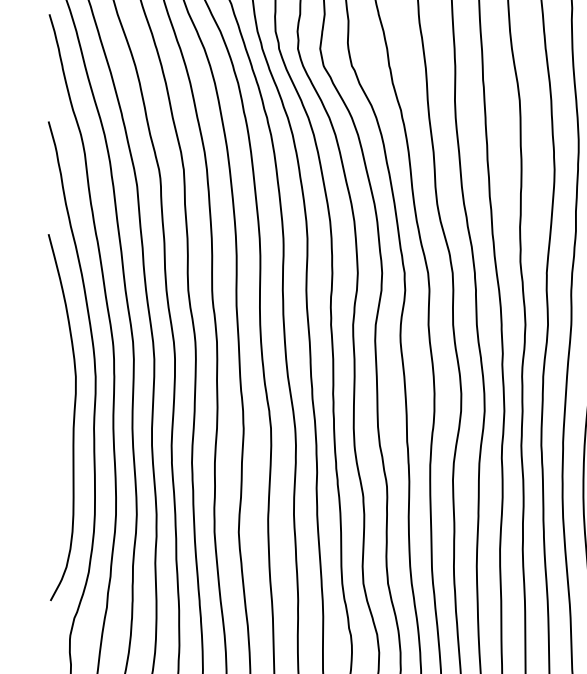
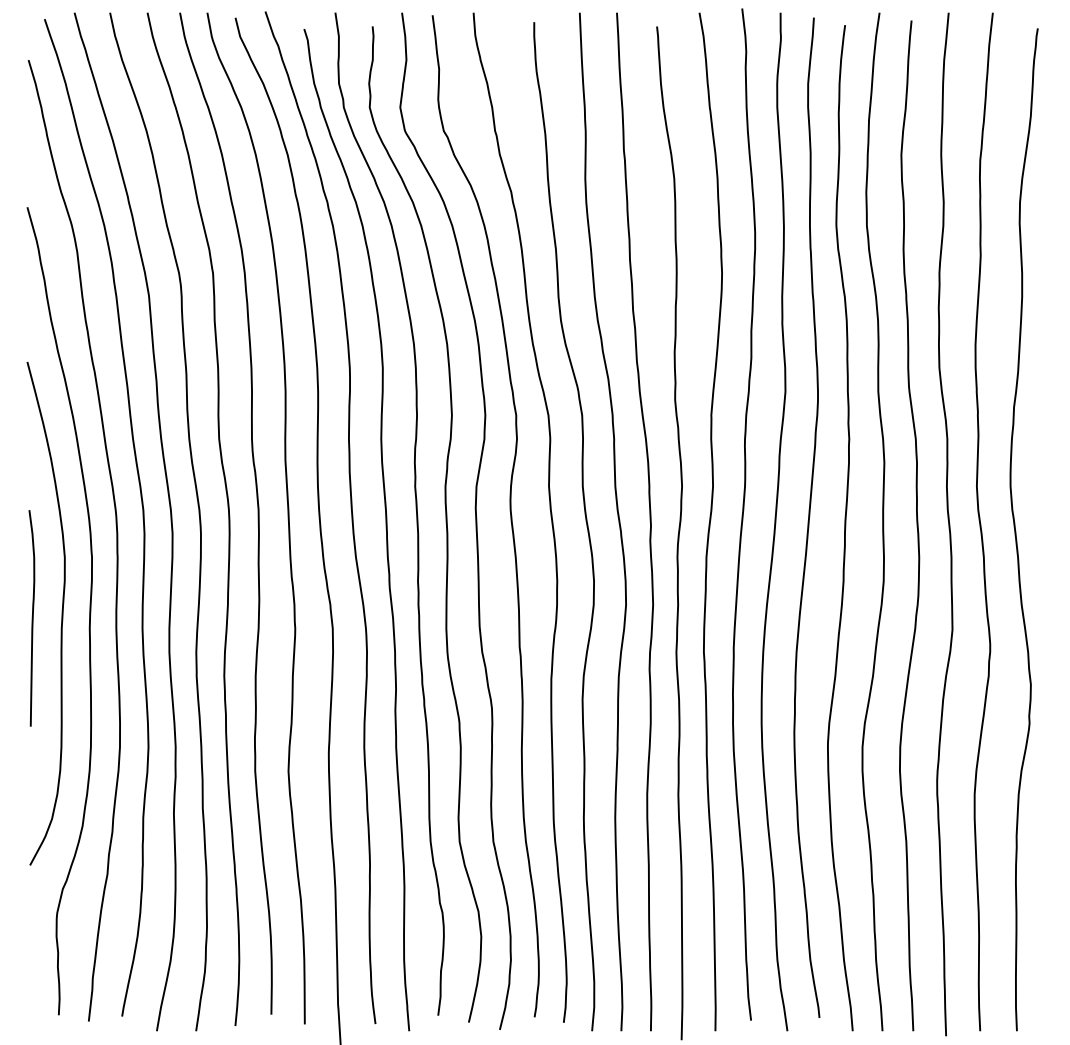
curve: (51, 421) -> (31, 618), added

